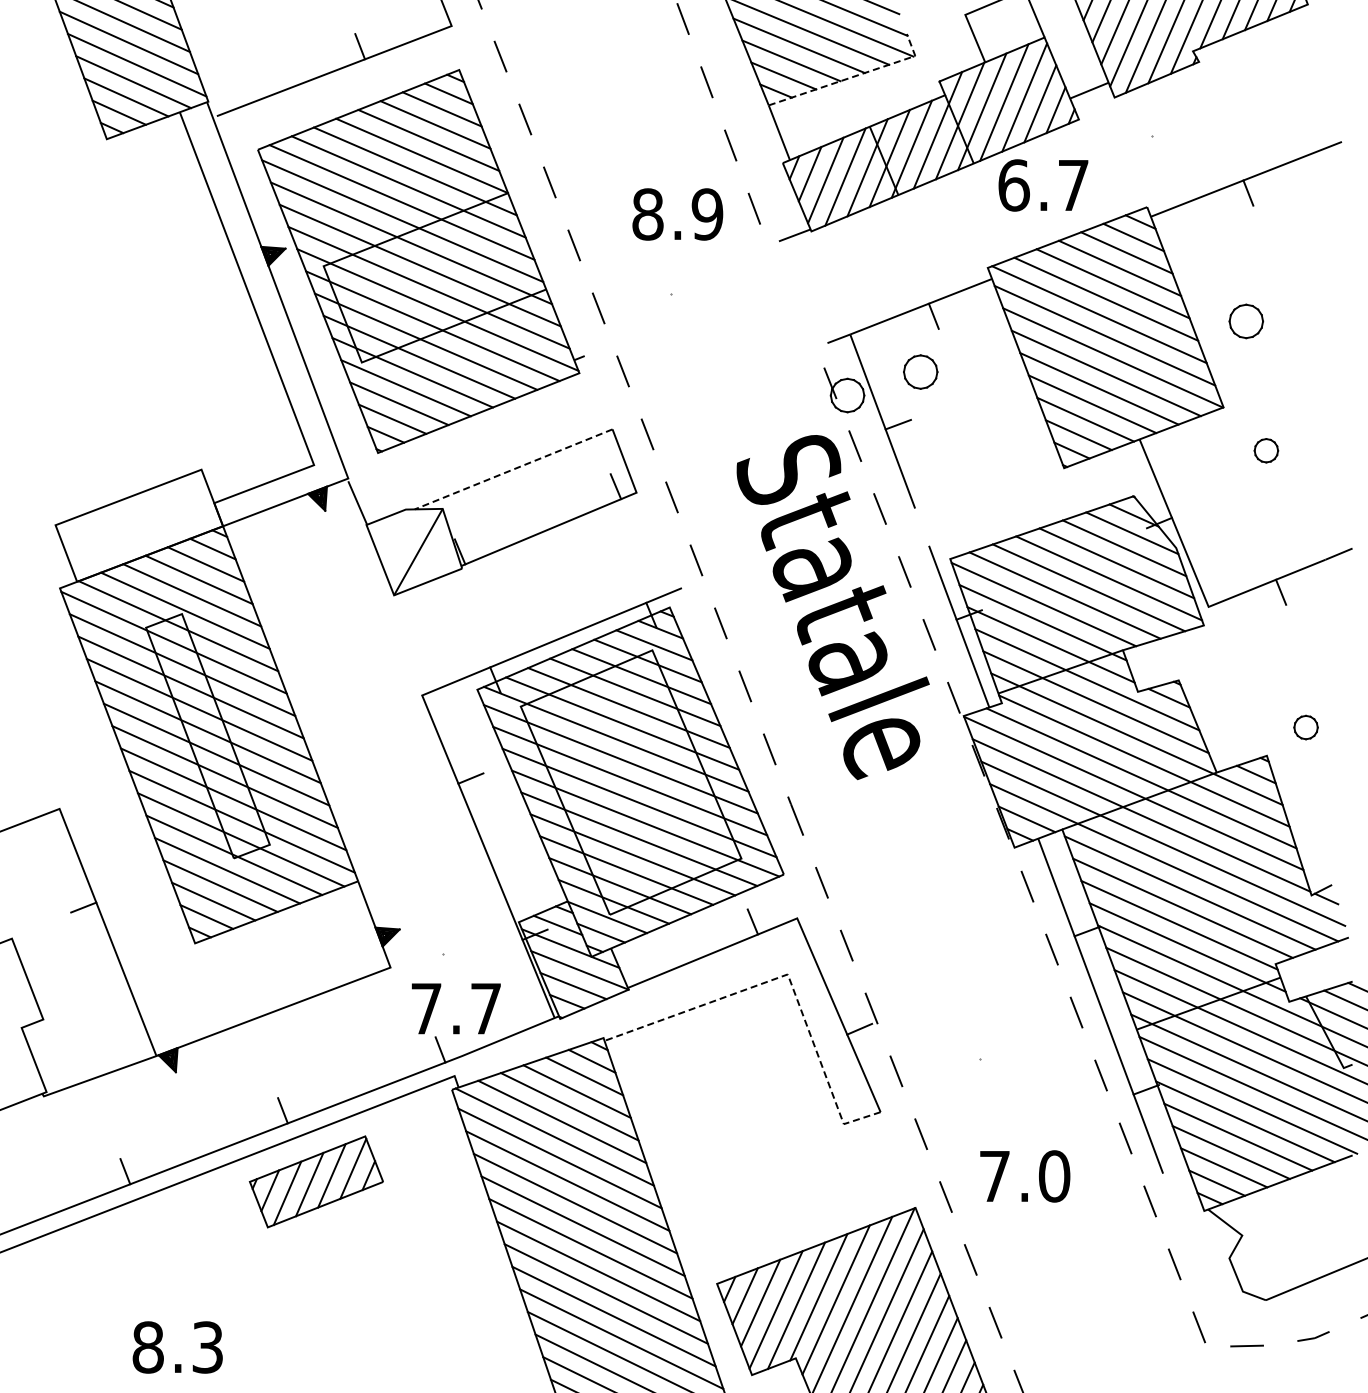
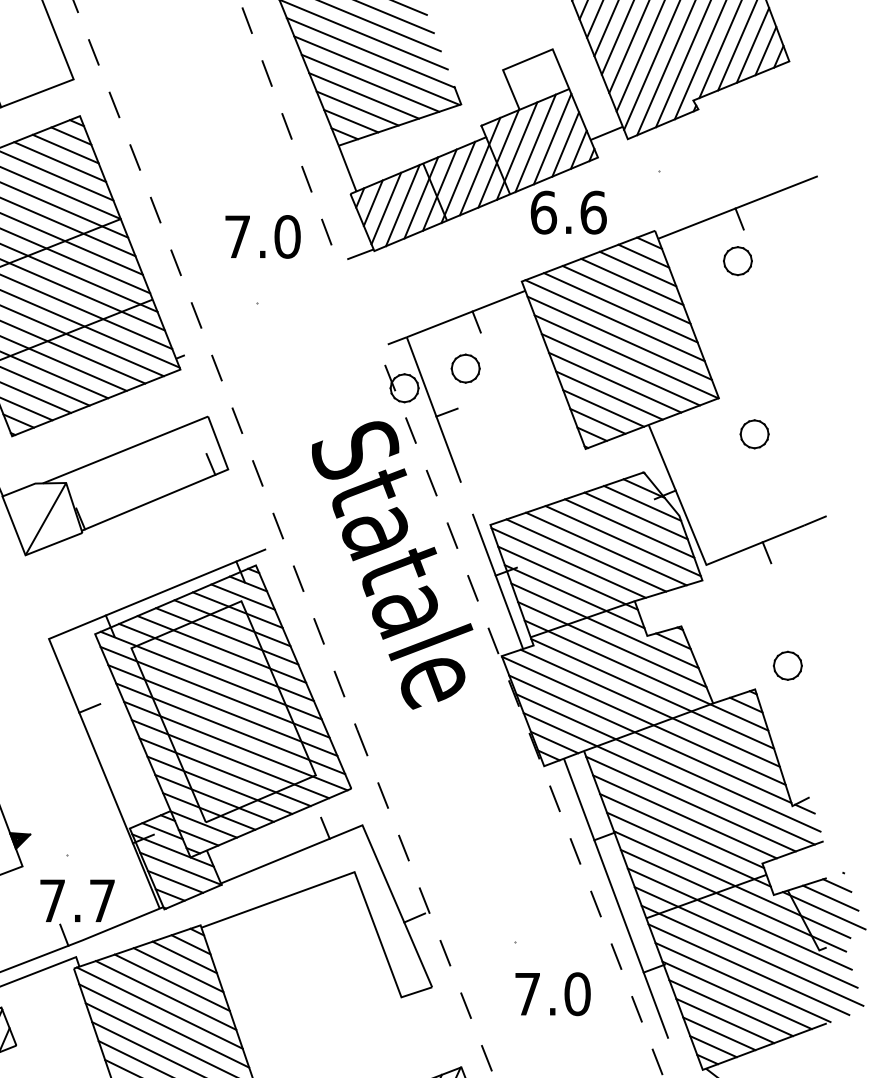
line: (853, 76) -> (409, 121), dashed -> solid
text: (1073, 185) -> (593, 212), 6.7 -> 6.6
text: (677, 214) -> (262, 236), 8.9 -> 7.0
part: (1246, 321) -> (738, 261), moved
part: (1266, 450) -> (754, 434), size x1.43
line: (513, 469) -> (125, 450), dashed -> solid
part: (1305, 727) -> (787, 665), size x1.43
line: (788, 976) -> (355, 873), dashed -> solid
text: (1025, 1176) -> (553, 994), moved

